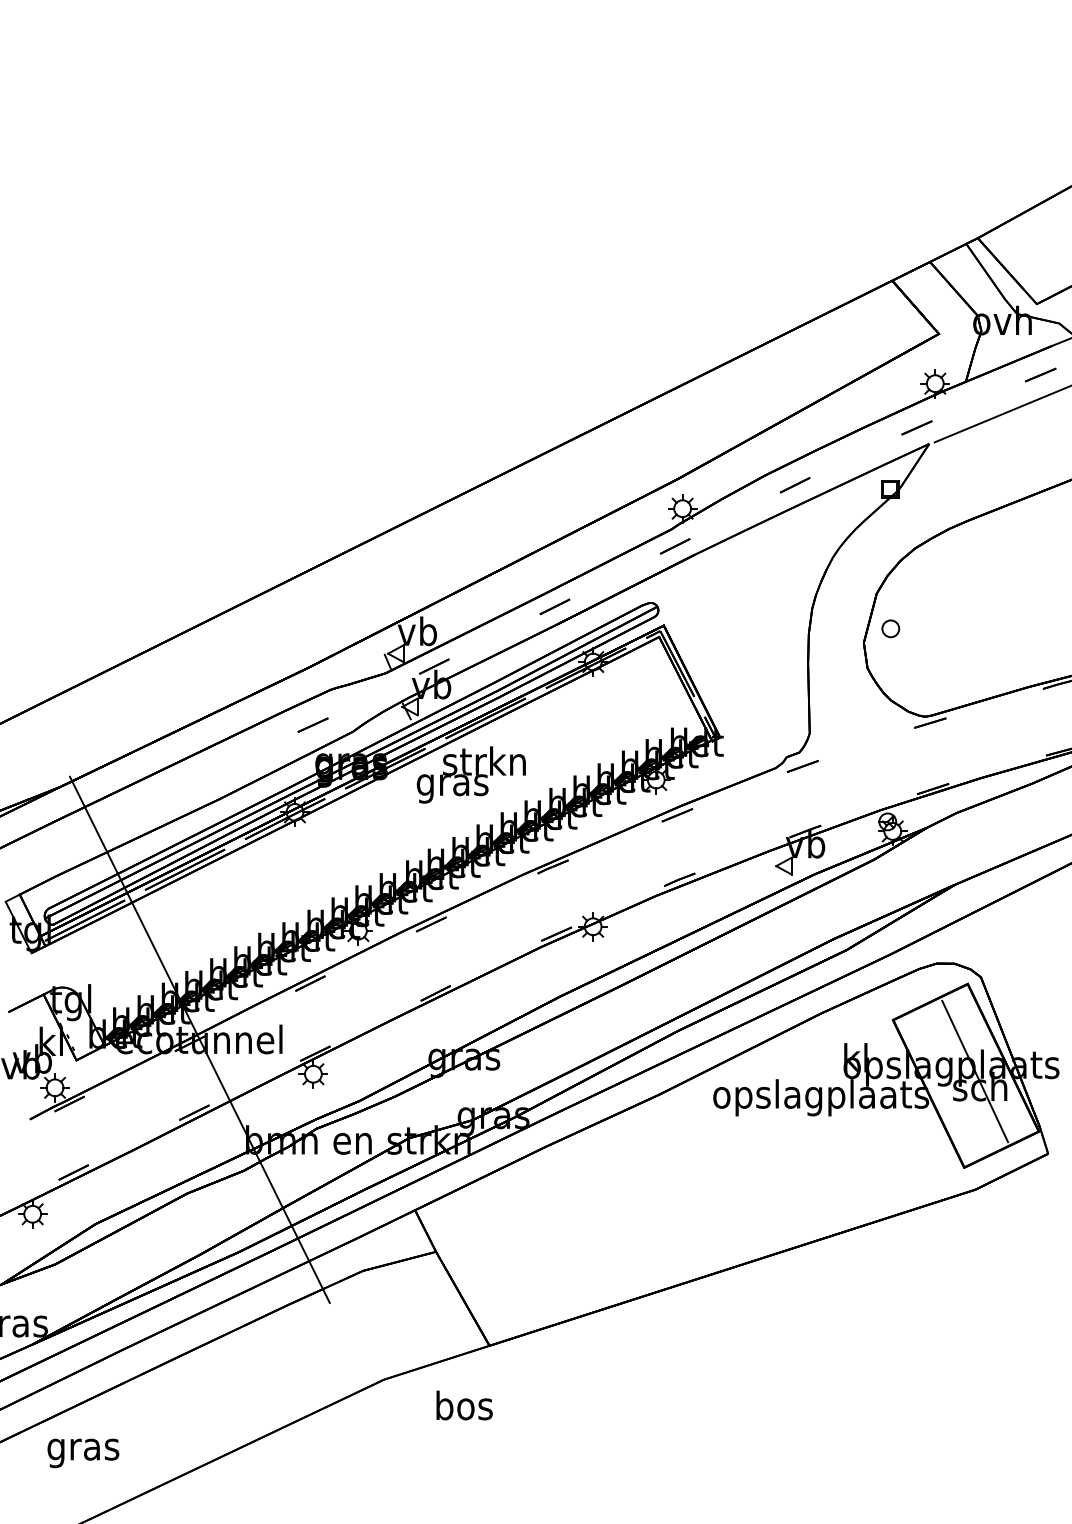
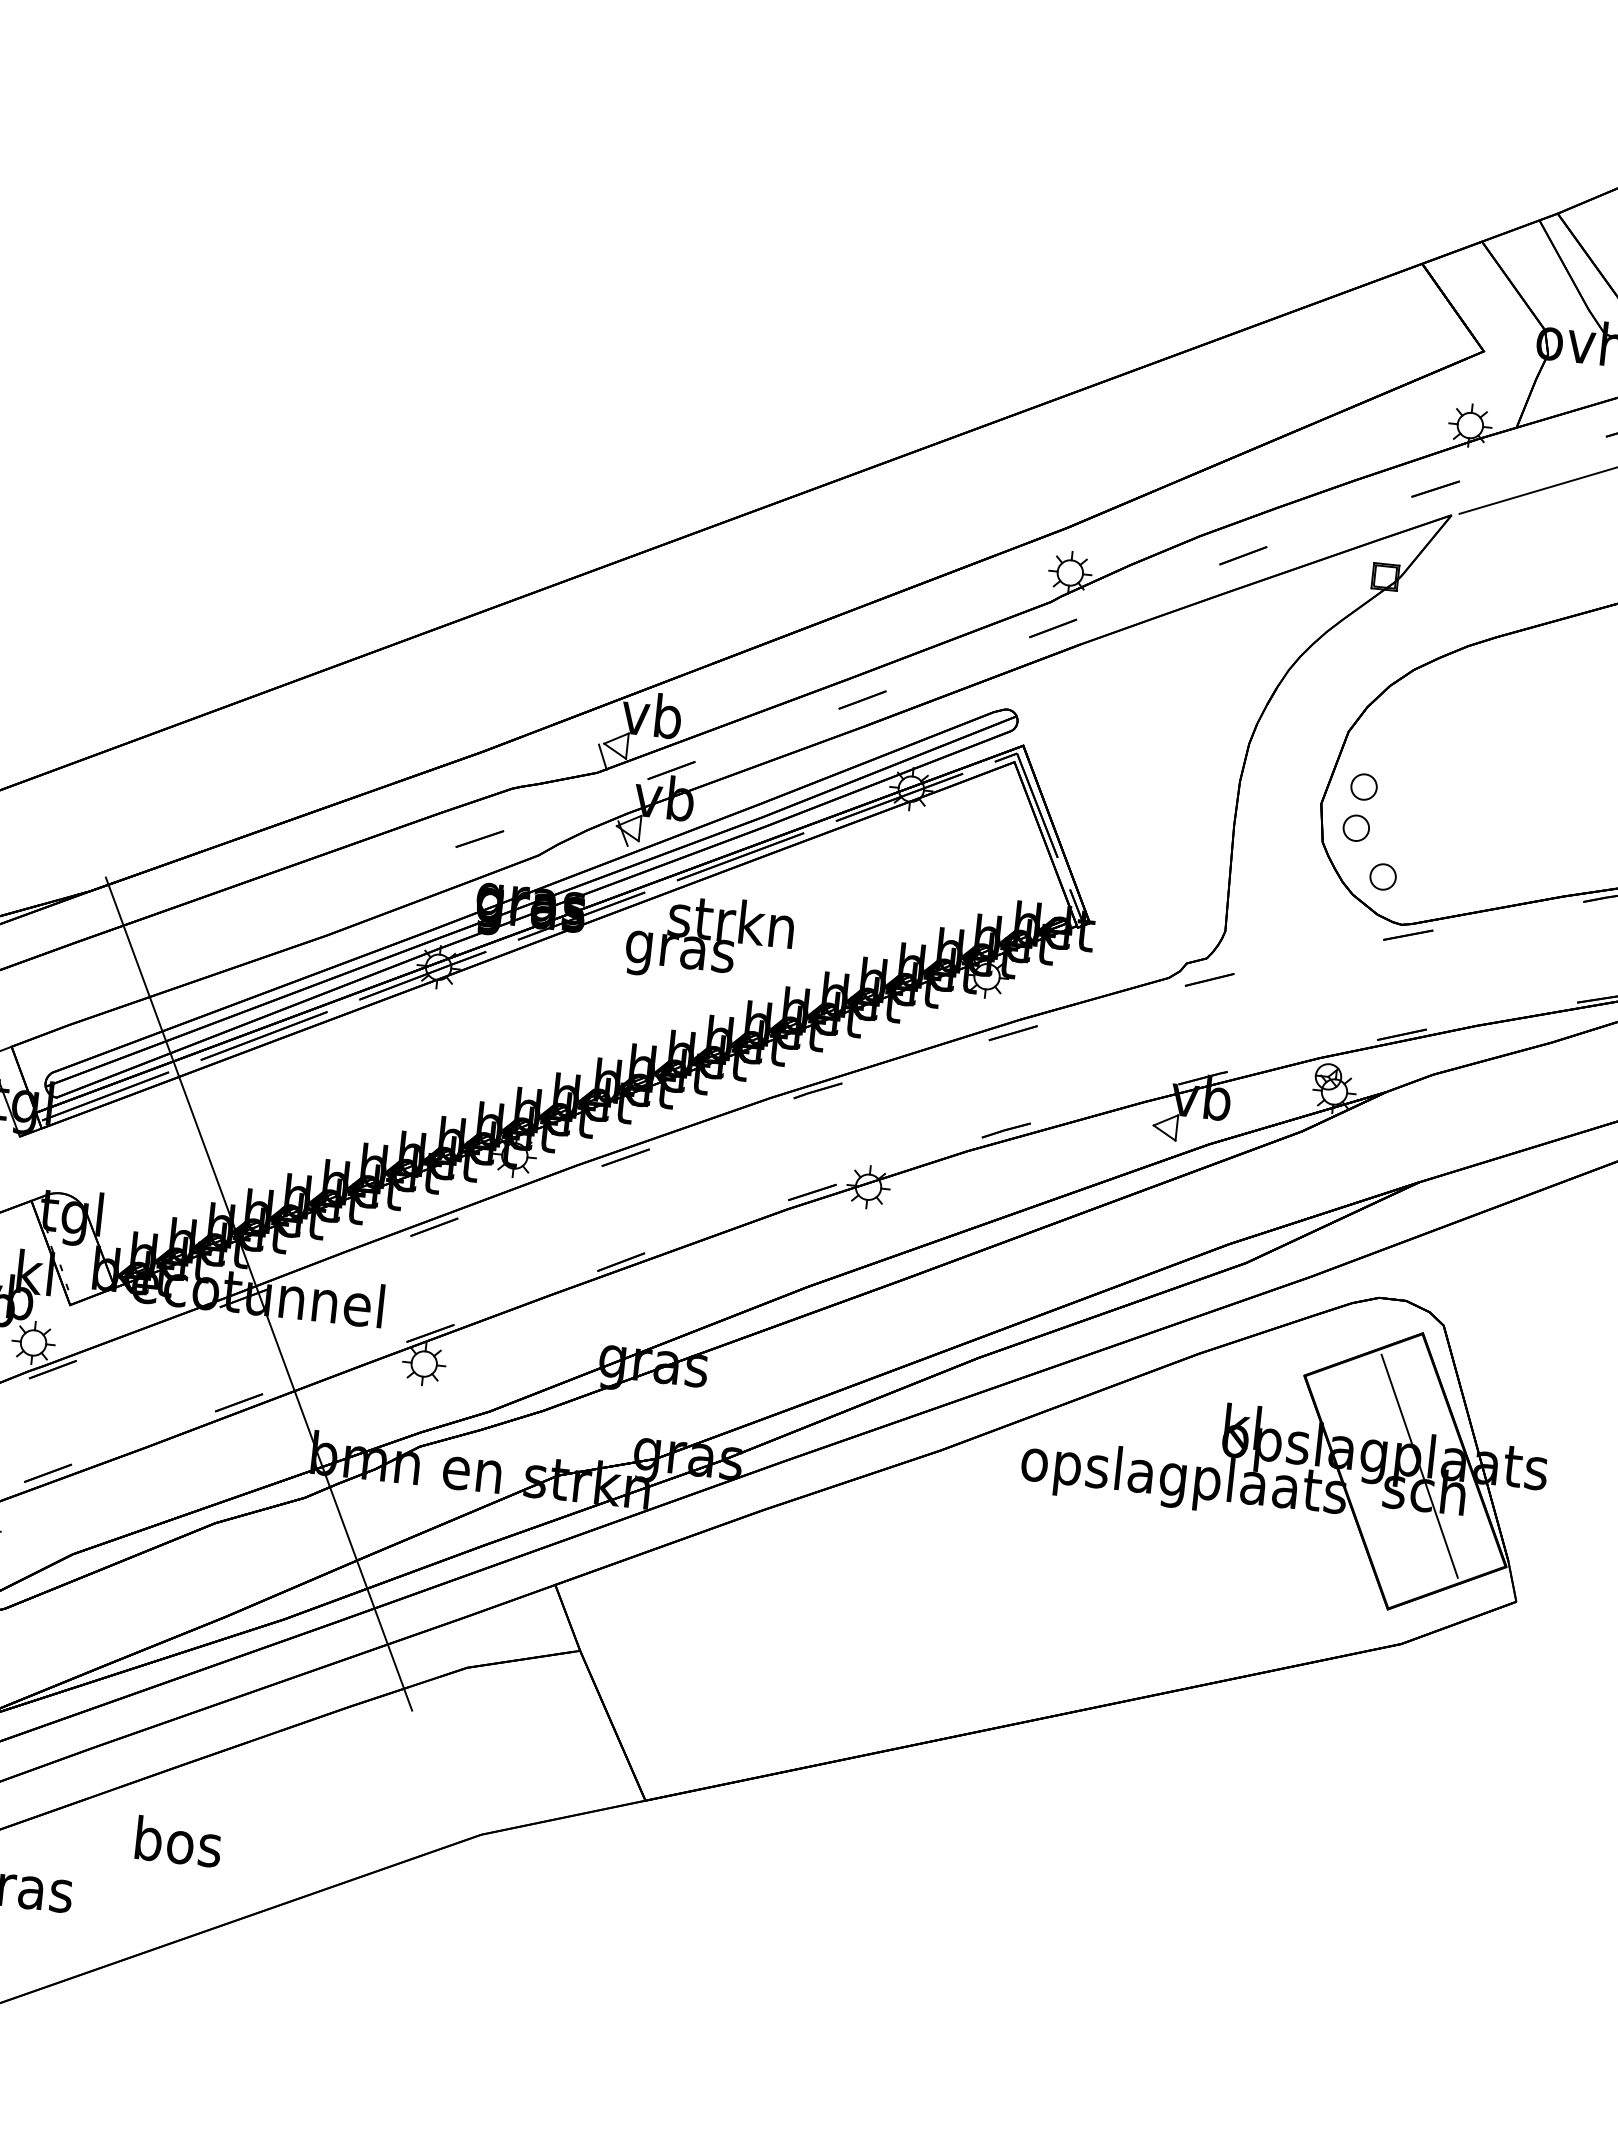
part: (888, 656) -> (1356, 828), added
part: (909, 686) -> (1382, 876), added
text: (464, 1405) -> (178, 1841), moved

